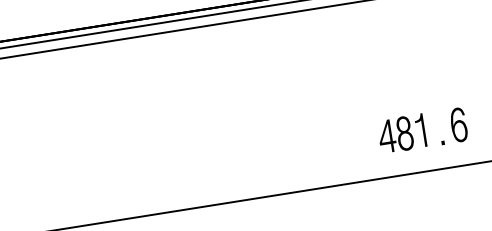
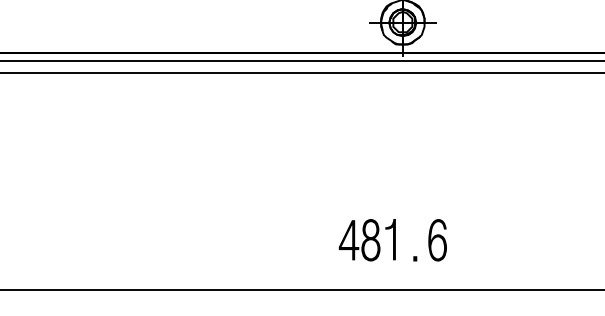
text: (422, 131) -> (392, 240), moved

